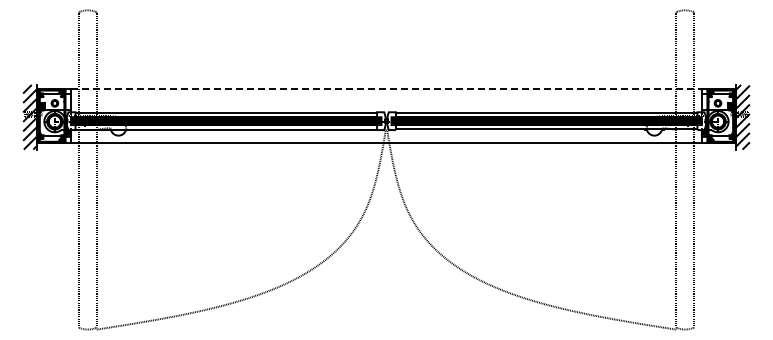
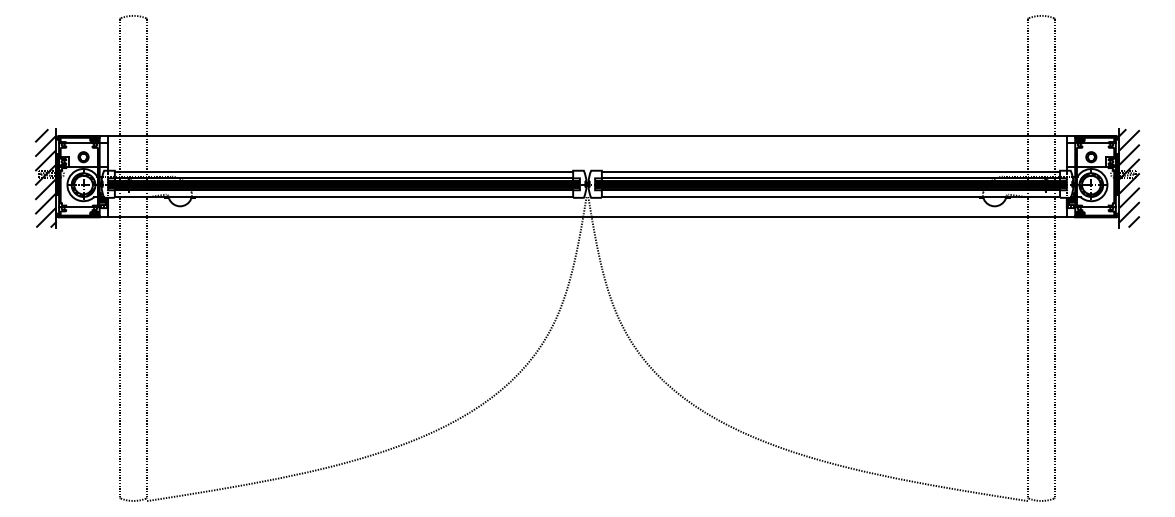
line: (386, 89) -> (587, 136), dashed -> solid

